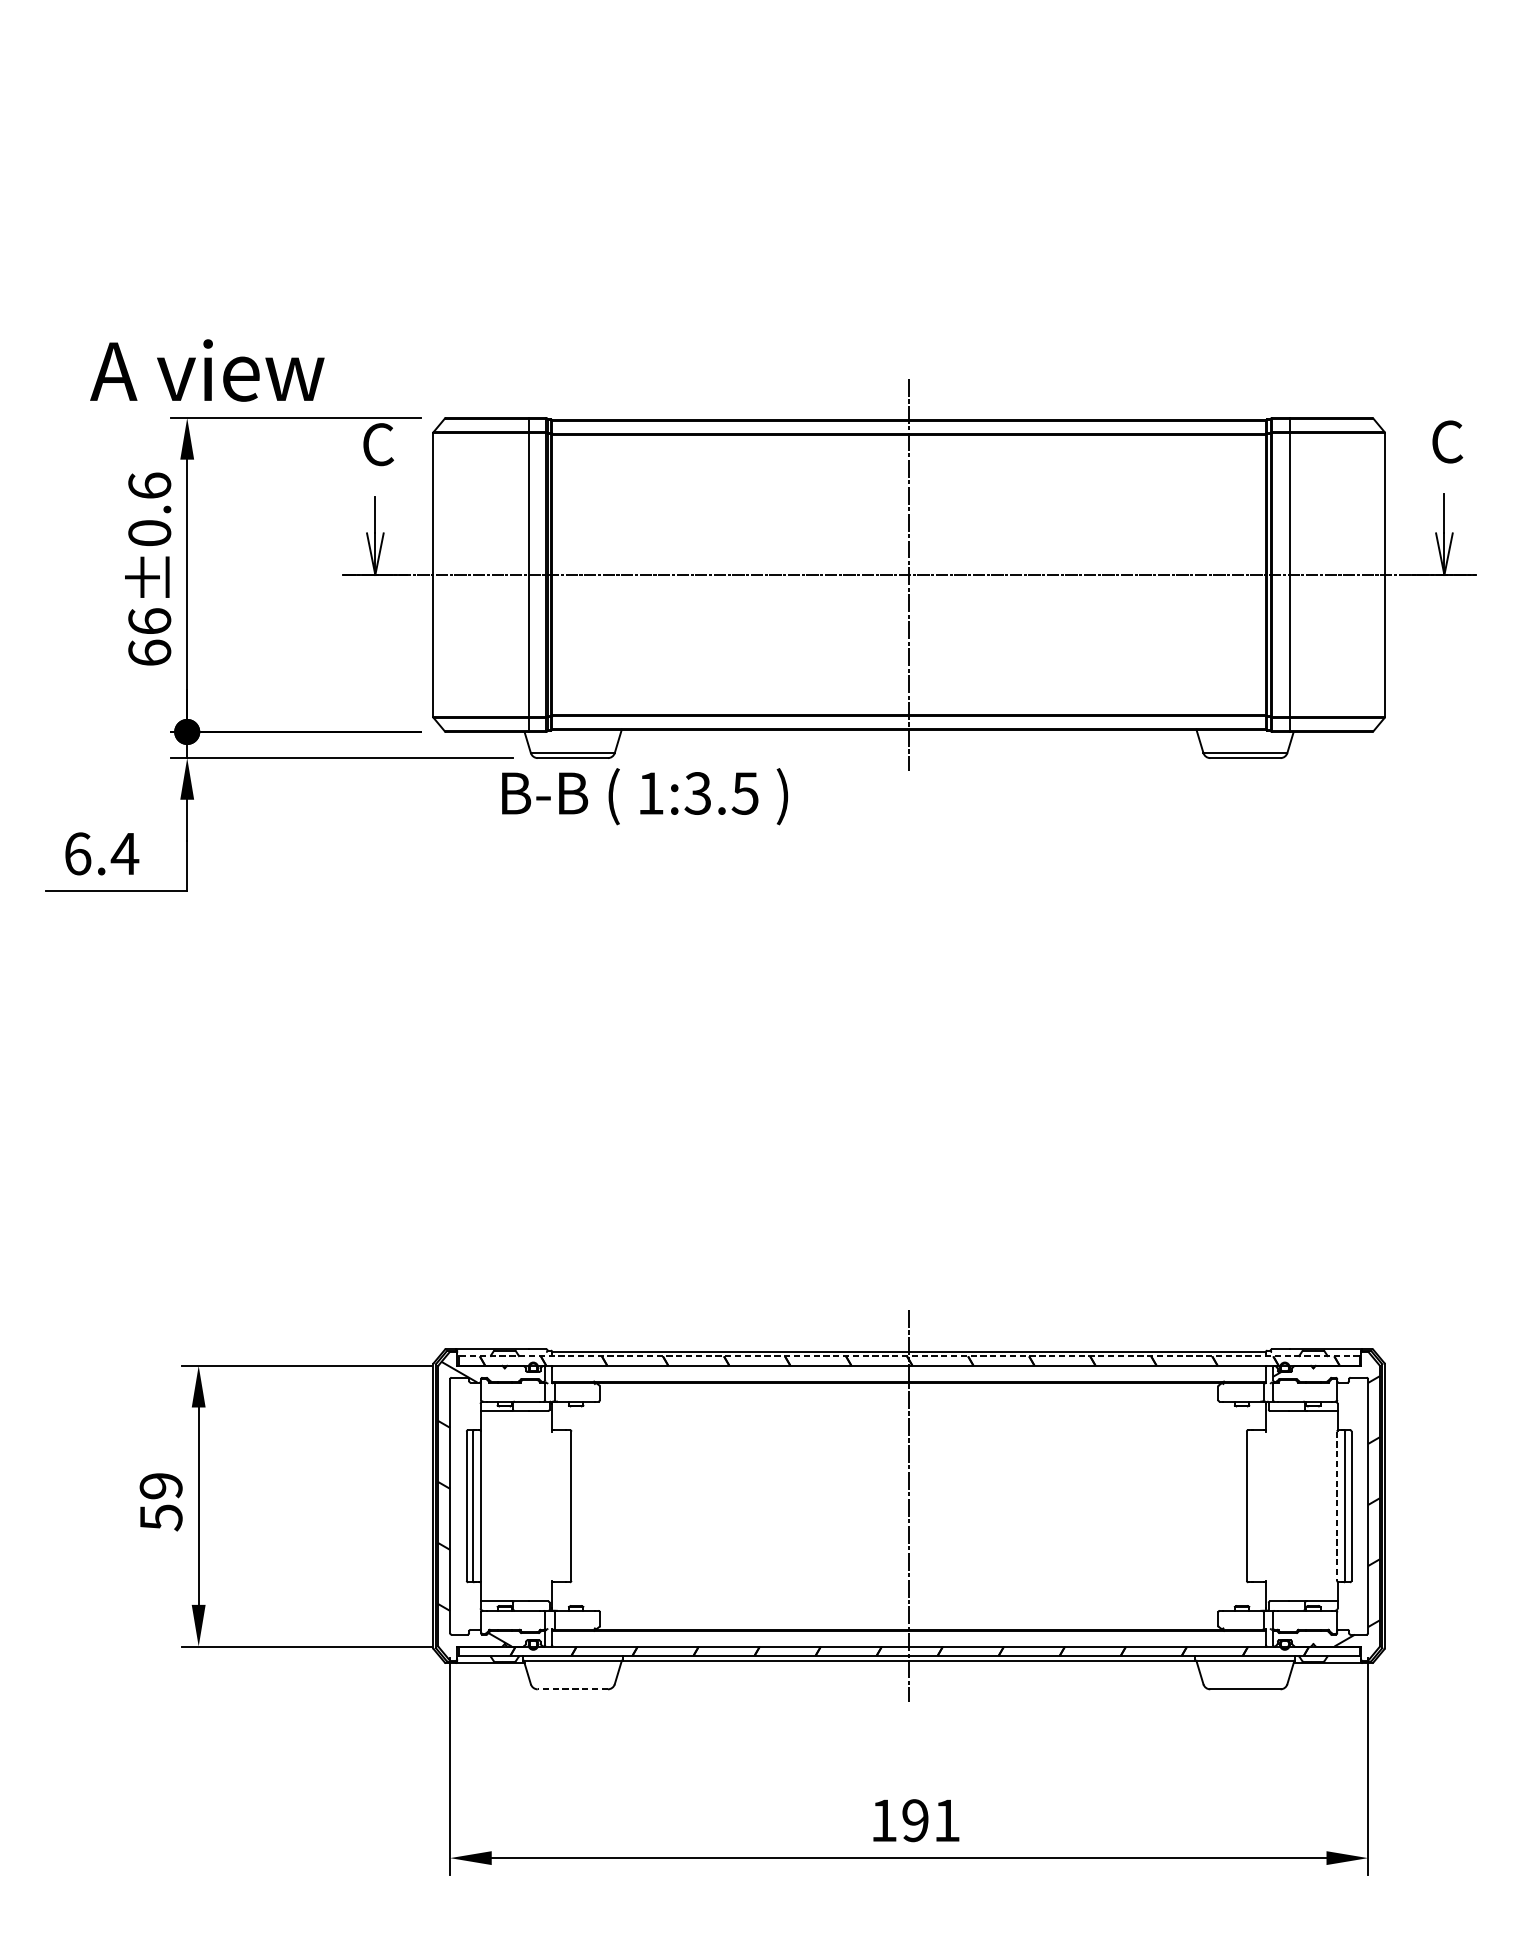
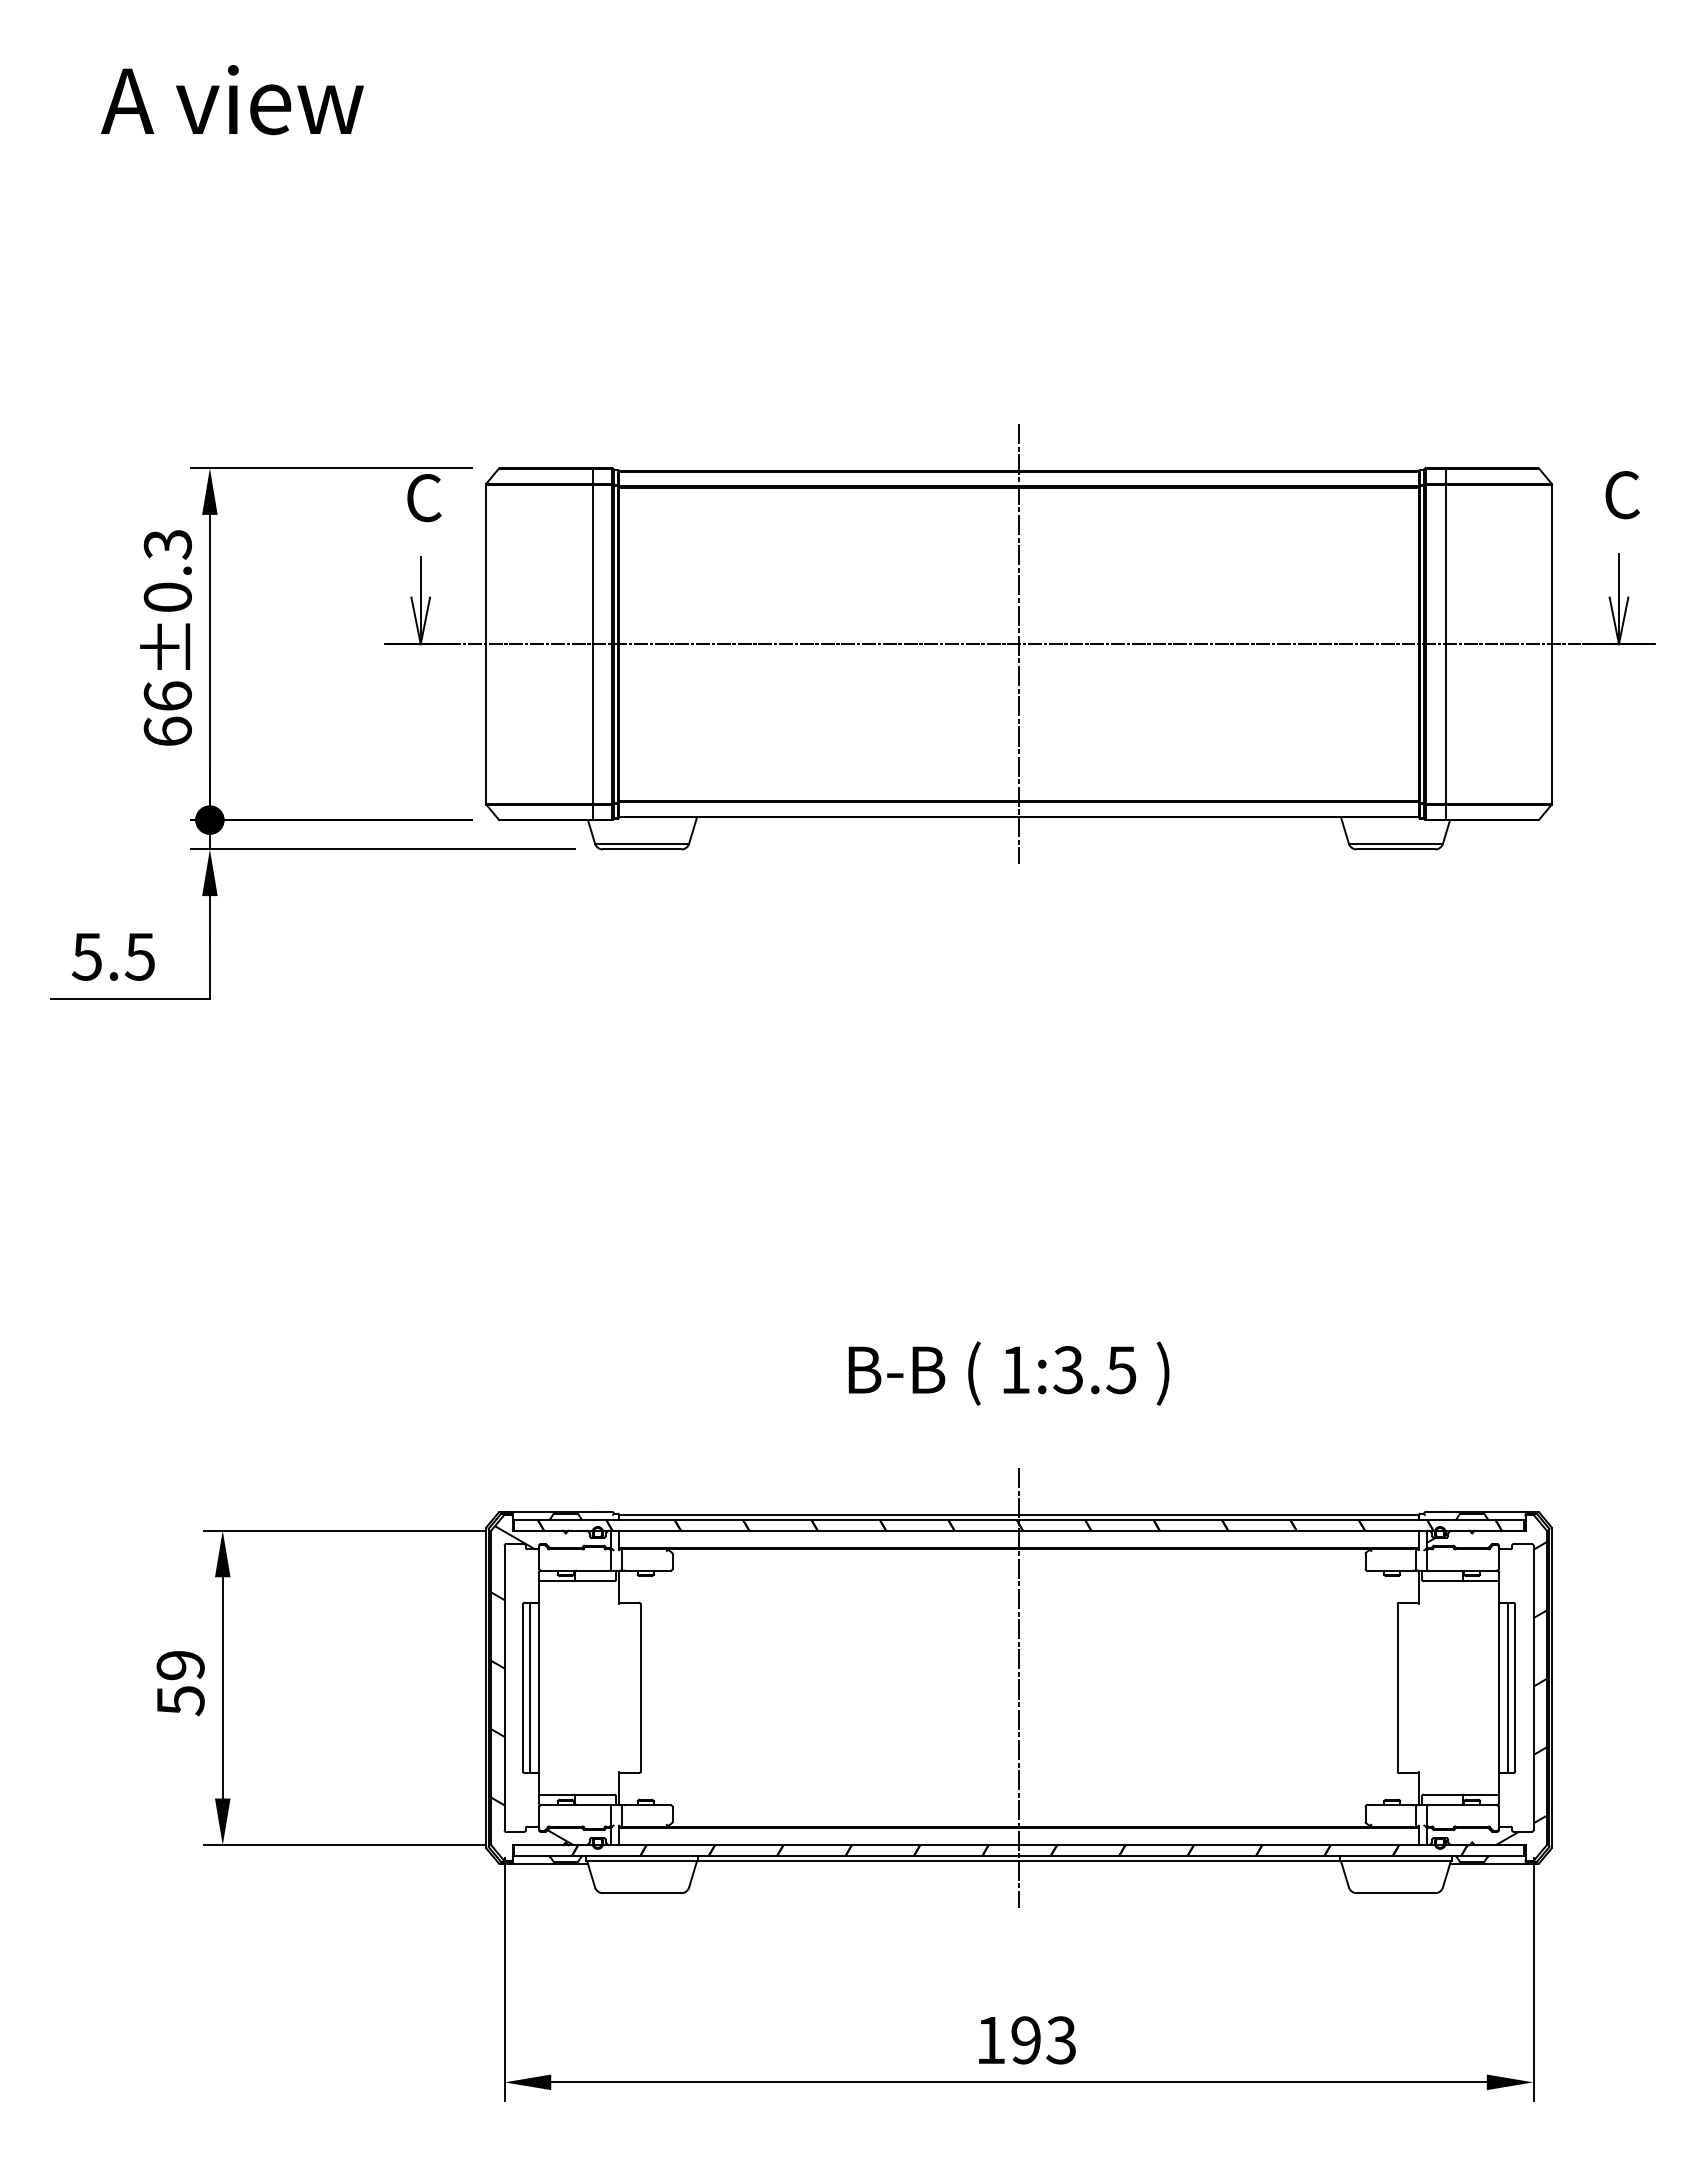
text: (207, 370) -> (232, 100), moved
text: (149, 486) -> (167, 544), 66±0.6 -> 66±0.3
text: (644, 796) -> (1008, 1373), moved
text: (101, 853) -> (113, 956), 6.4 -> 5.5
line: (909, 1355) -> (1019, 1519), dashed -> solid
line: (1336, 1505) -> (1498, 1687), dashed -> solid
line: (572, 1689) -> (641, 1893), dashed -> solid
text: (946, 1820) -> (1060, 2040), 191 -> 193

